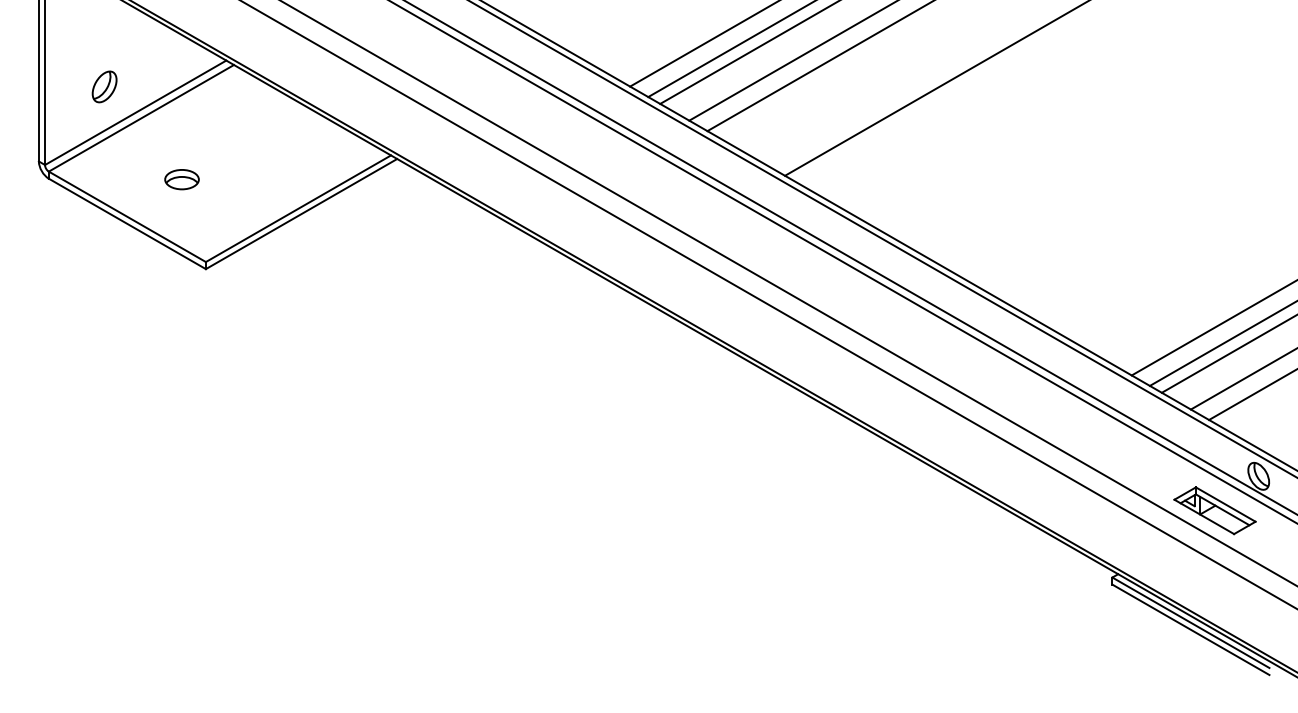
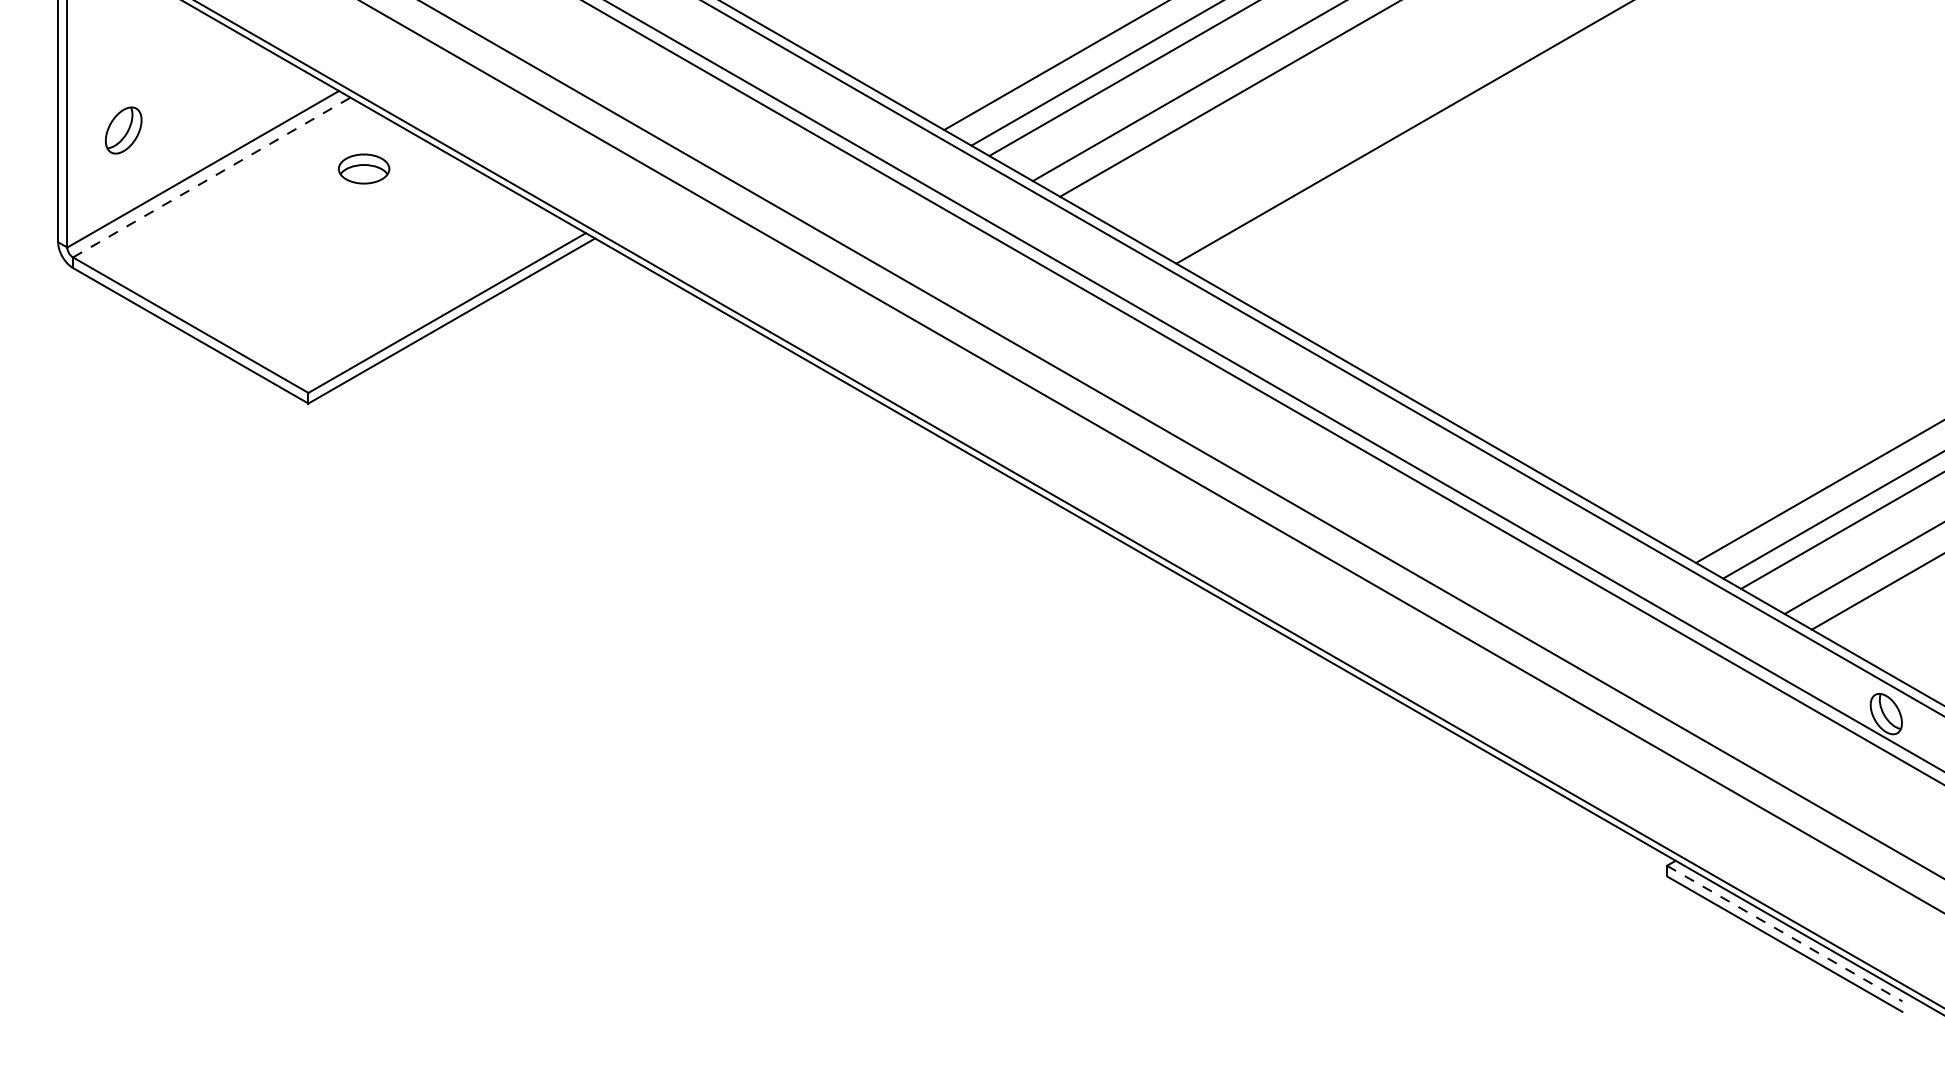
part: (104, 86) -> (123, 129), moved
line: (141, 118) -> (211, 177), solid -> dashed
part: (181, 179) -> (363, 168), moved
part: (1214, 510) -> (1820, 765), removed
line: (1190, 622) -> (1784, 933), solid -> dashed

